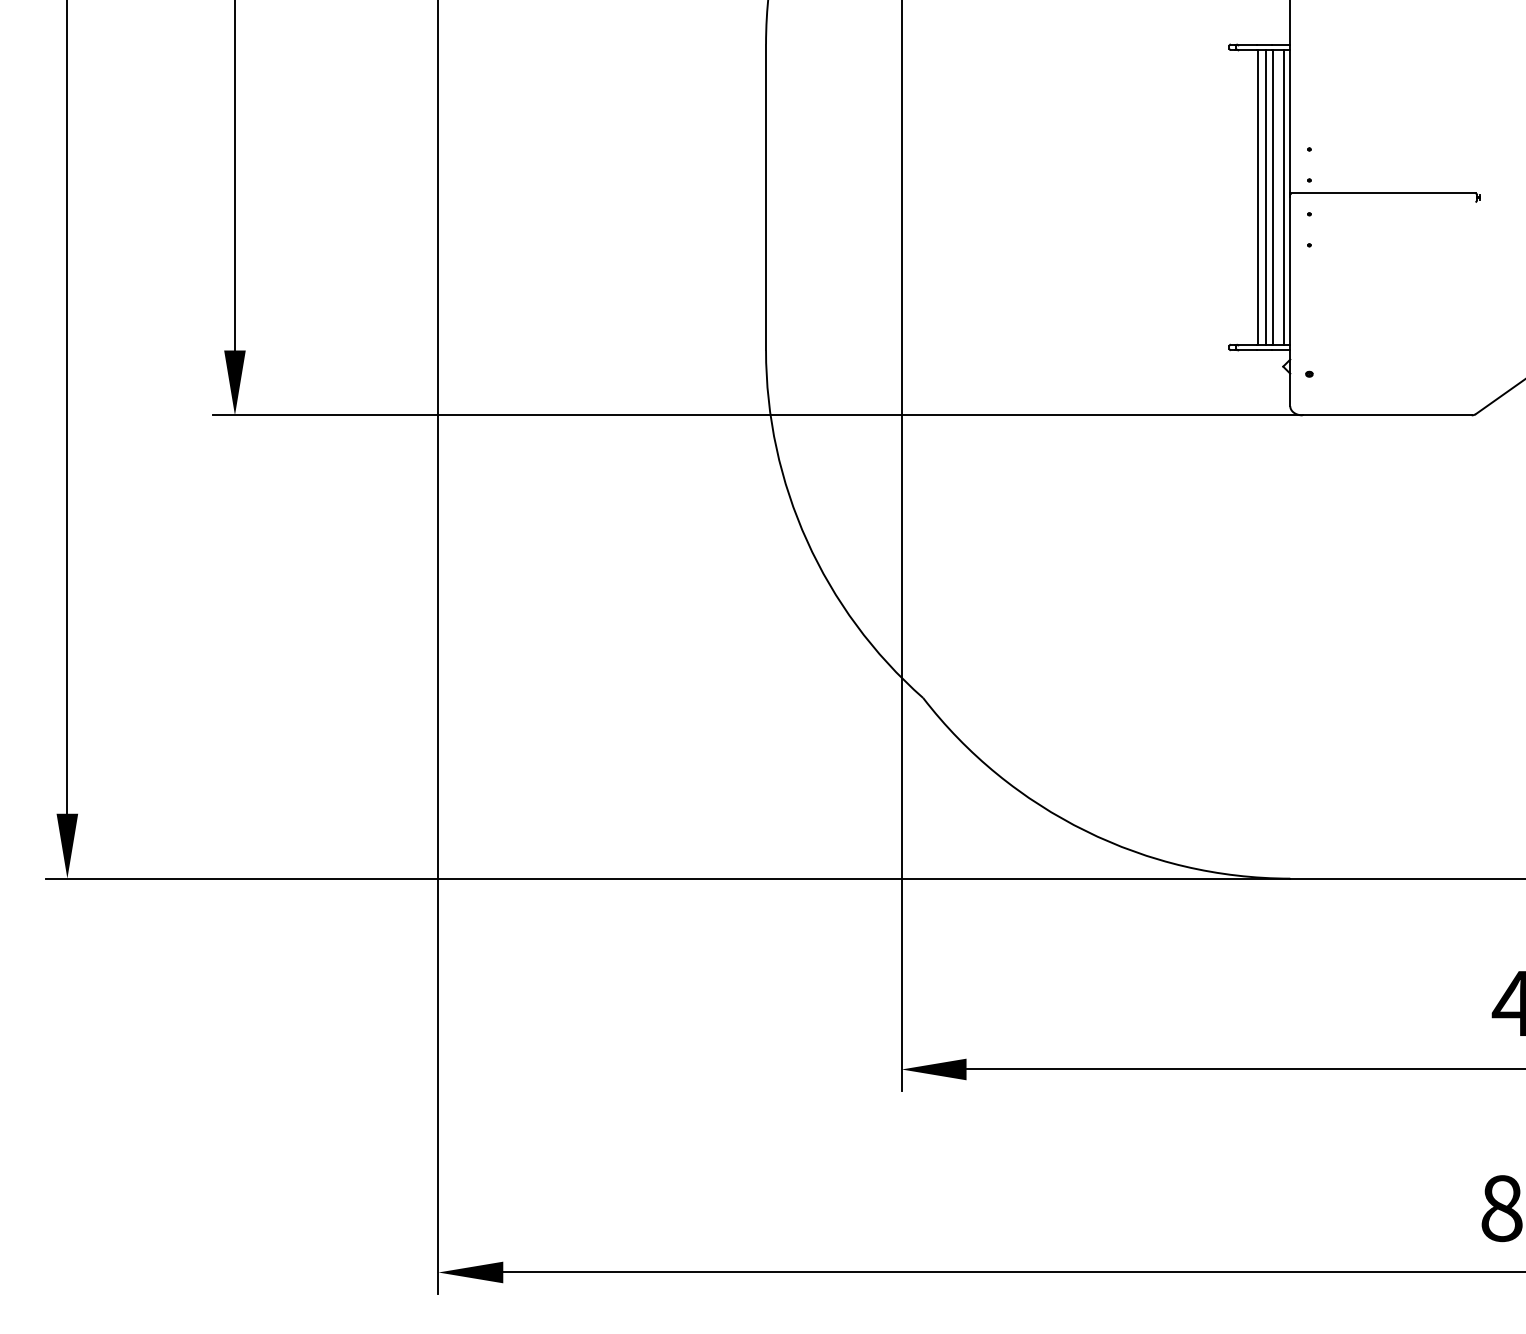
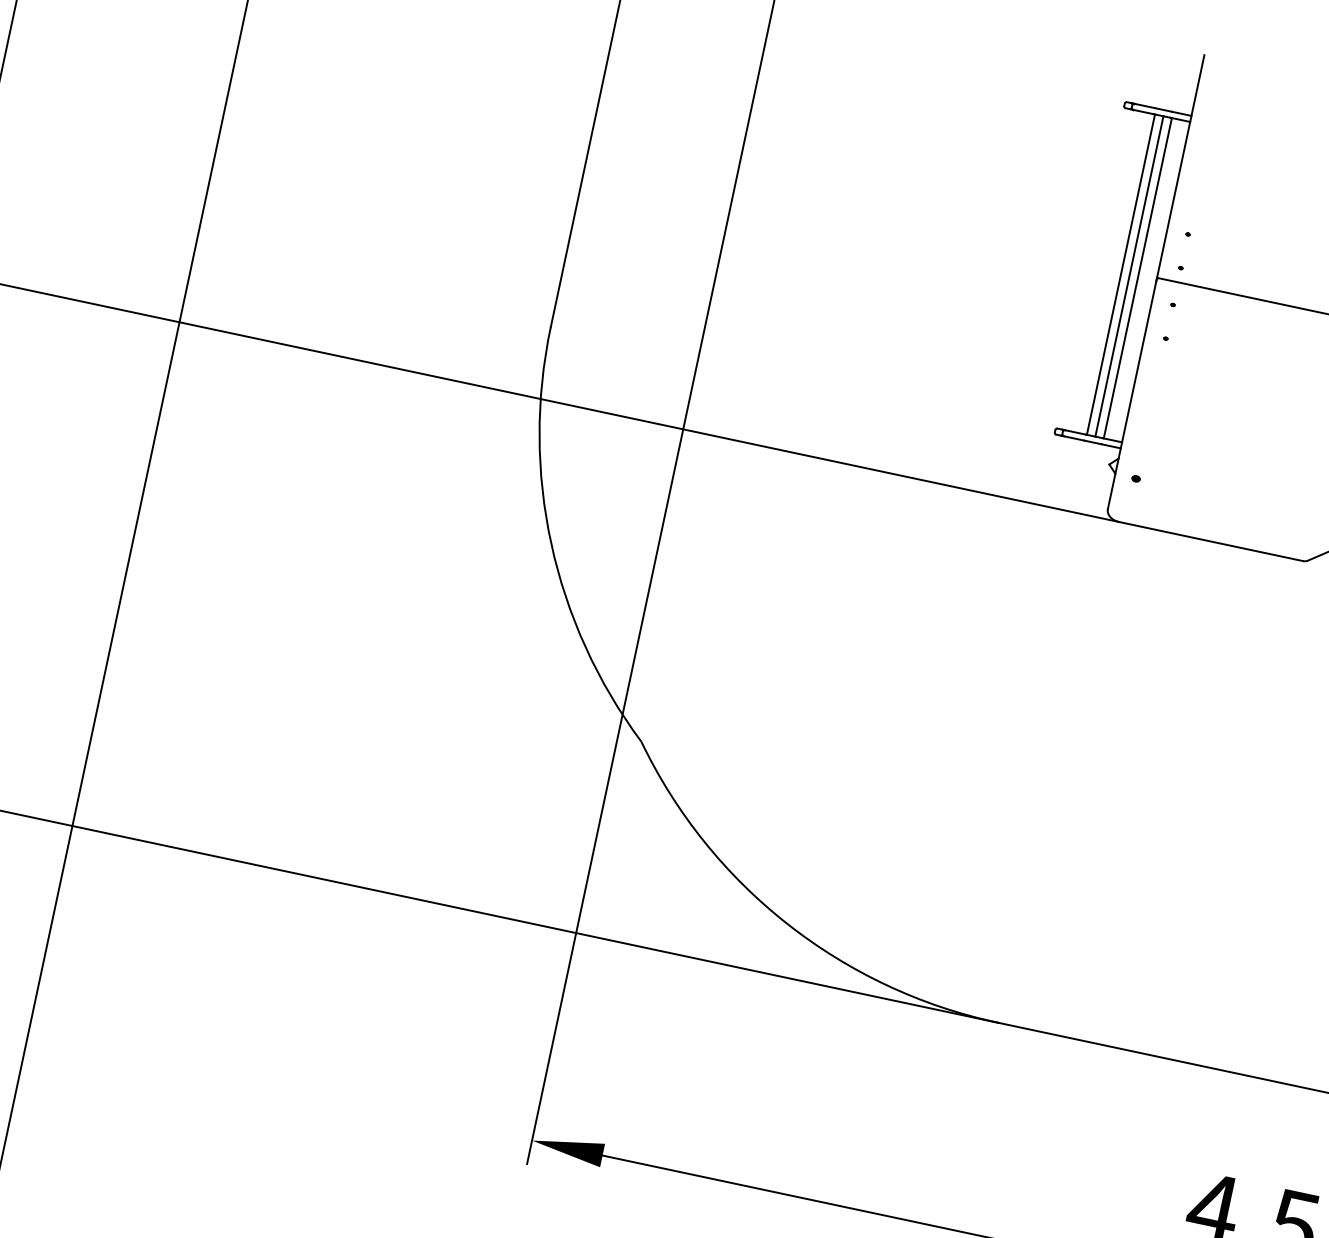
line: (1283, 197) -> (1148, 280), removed

